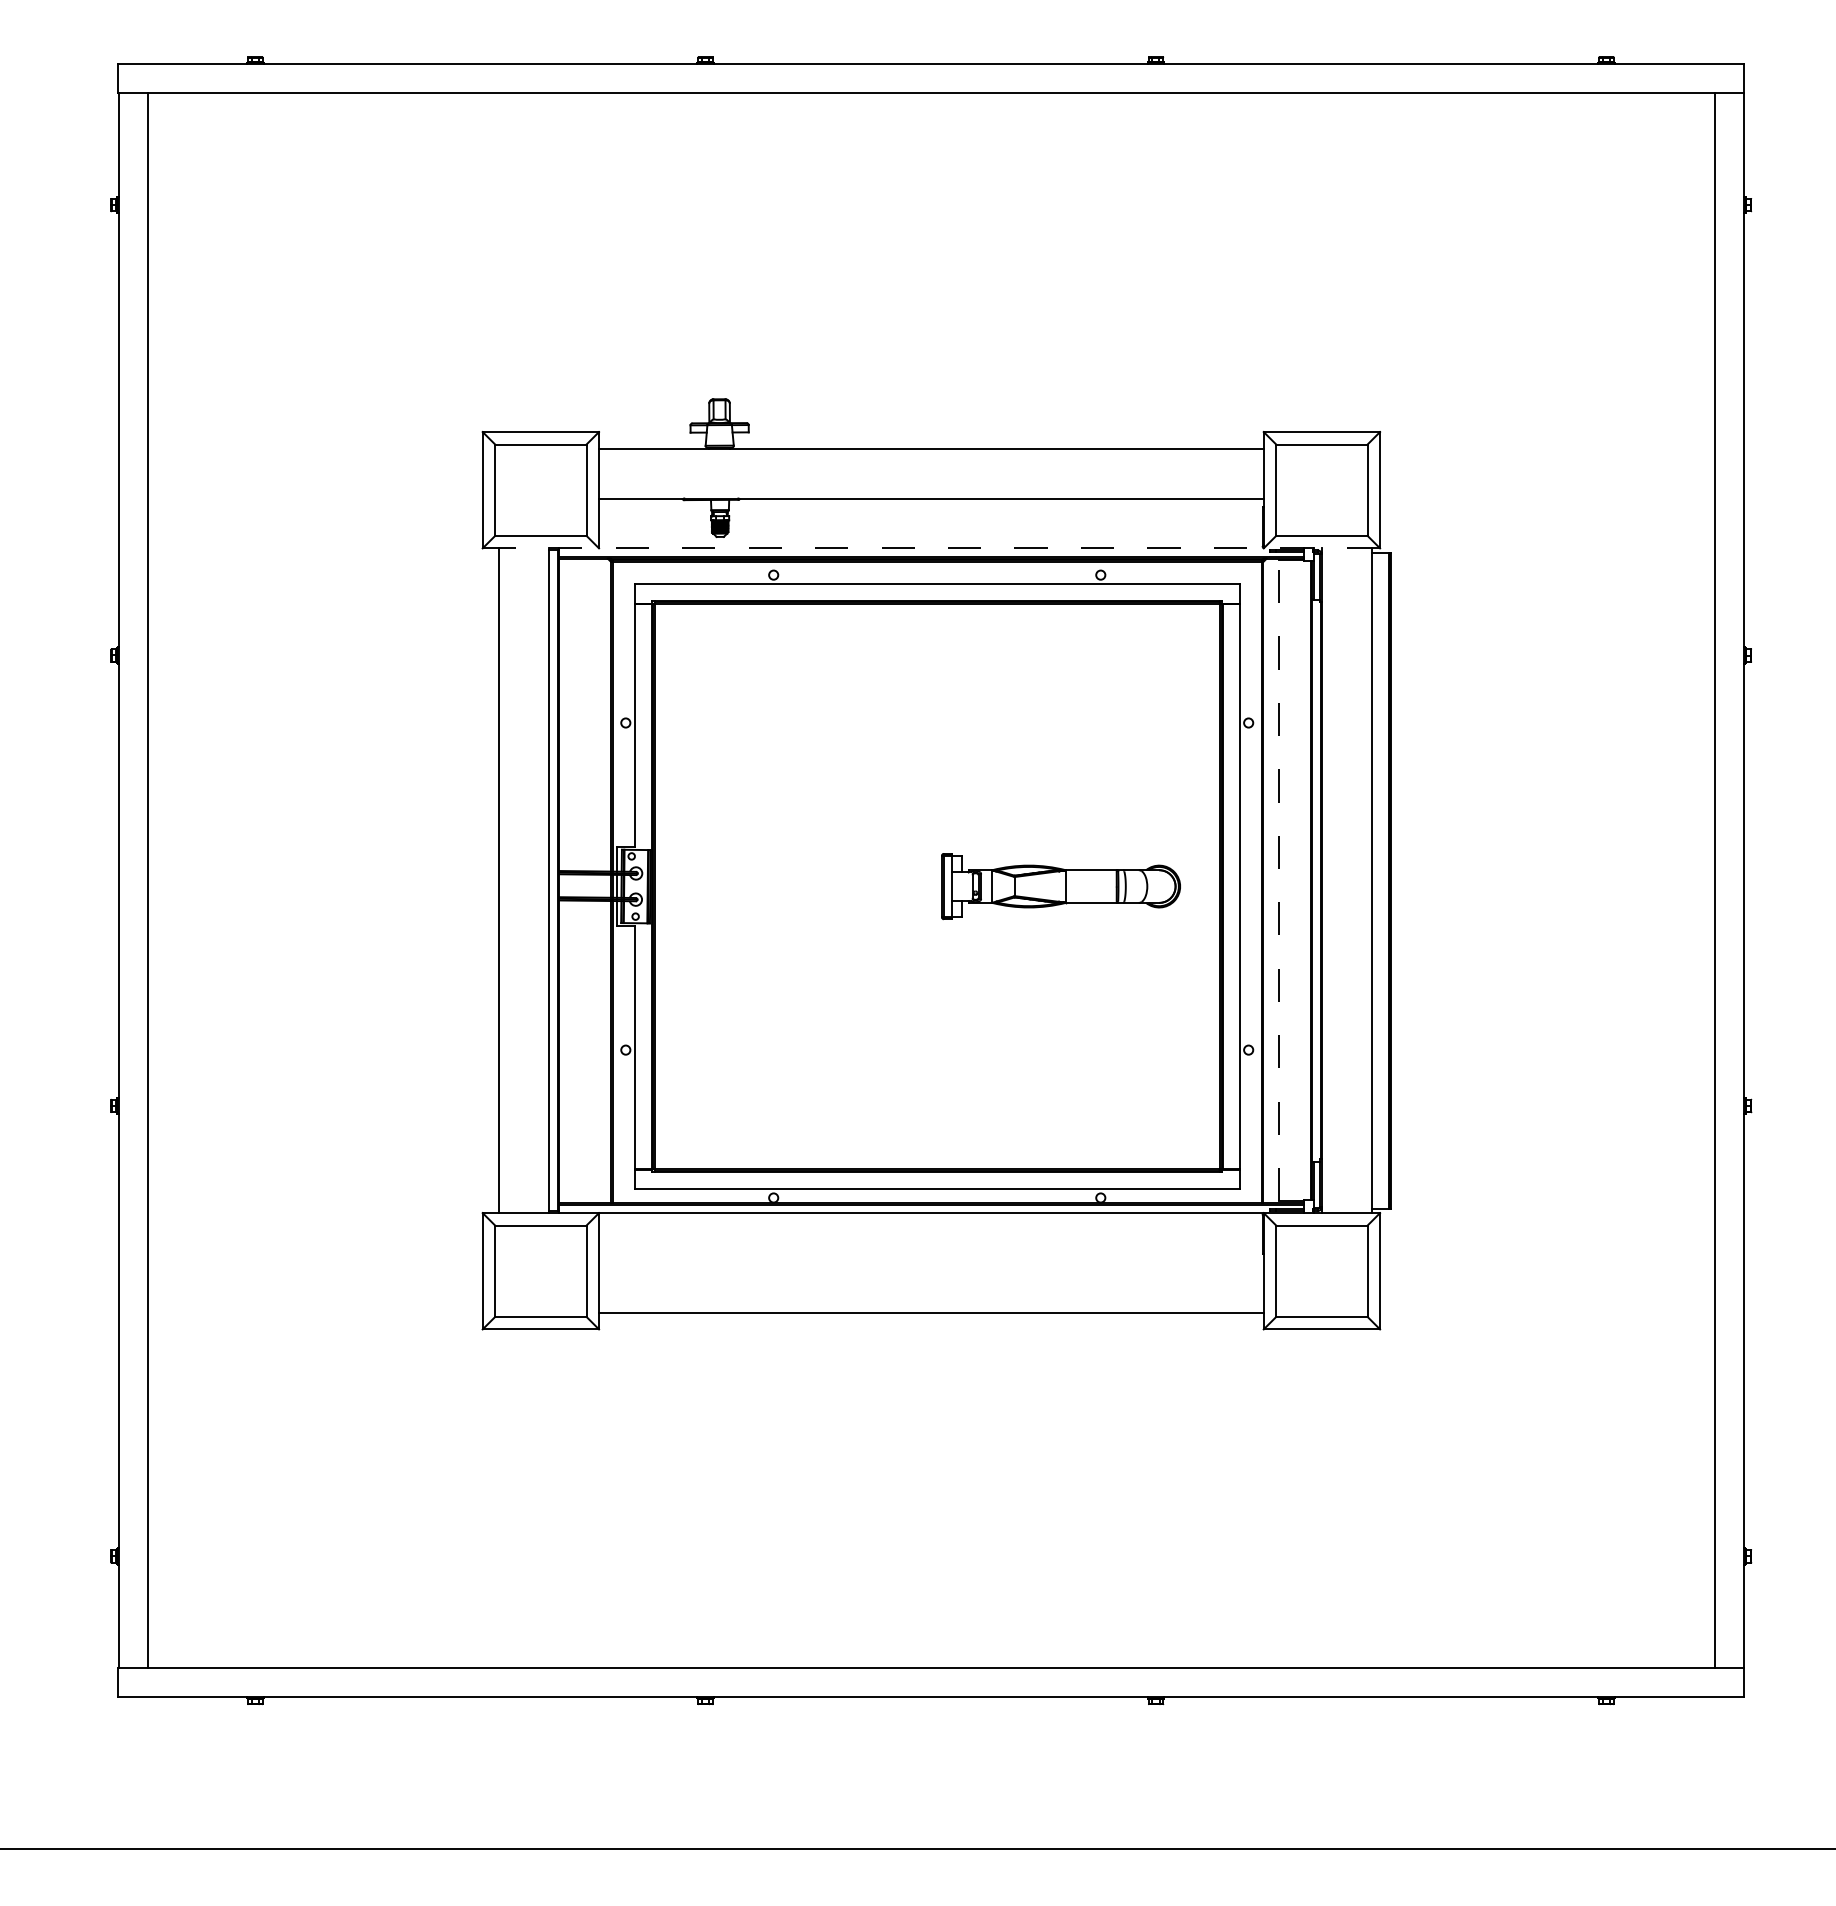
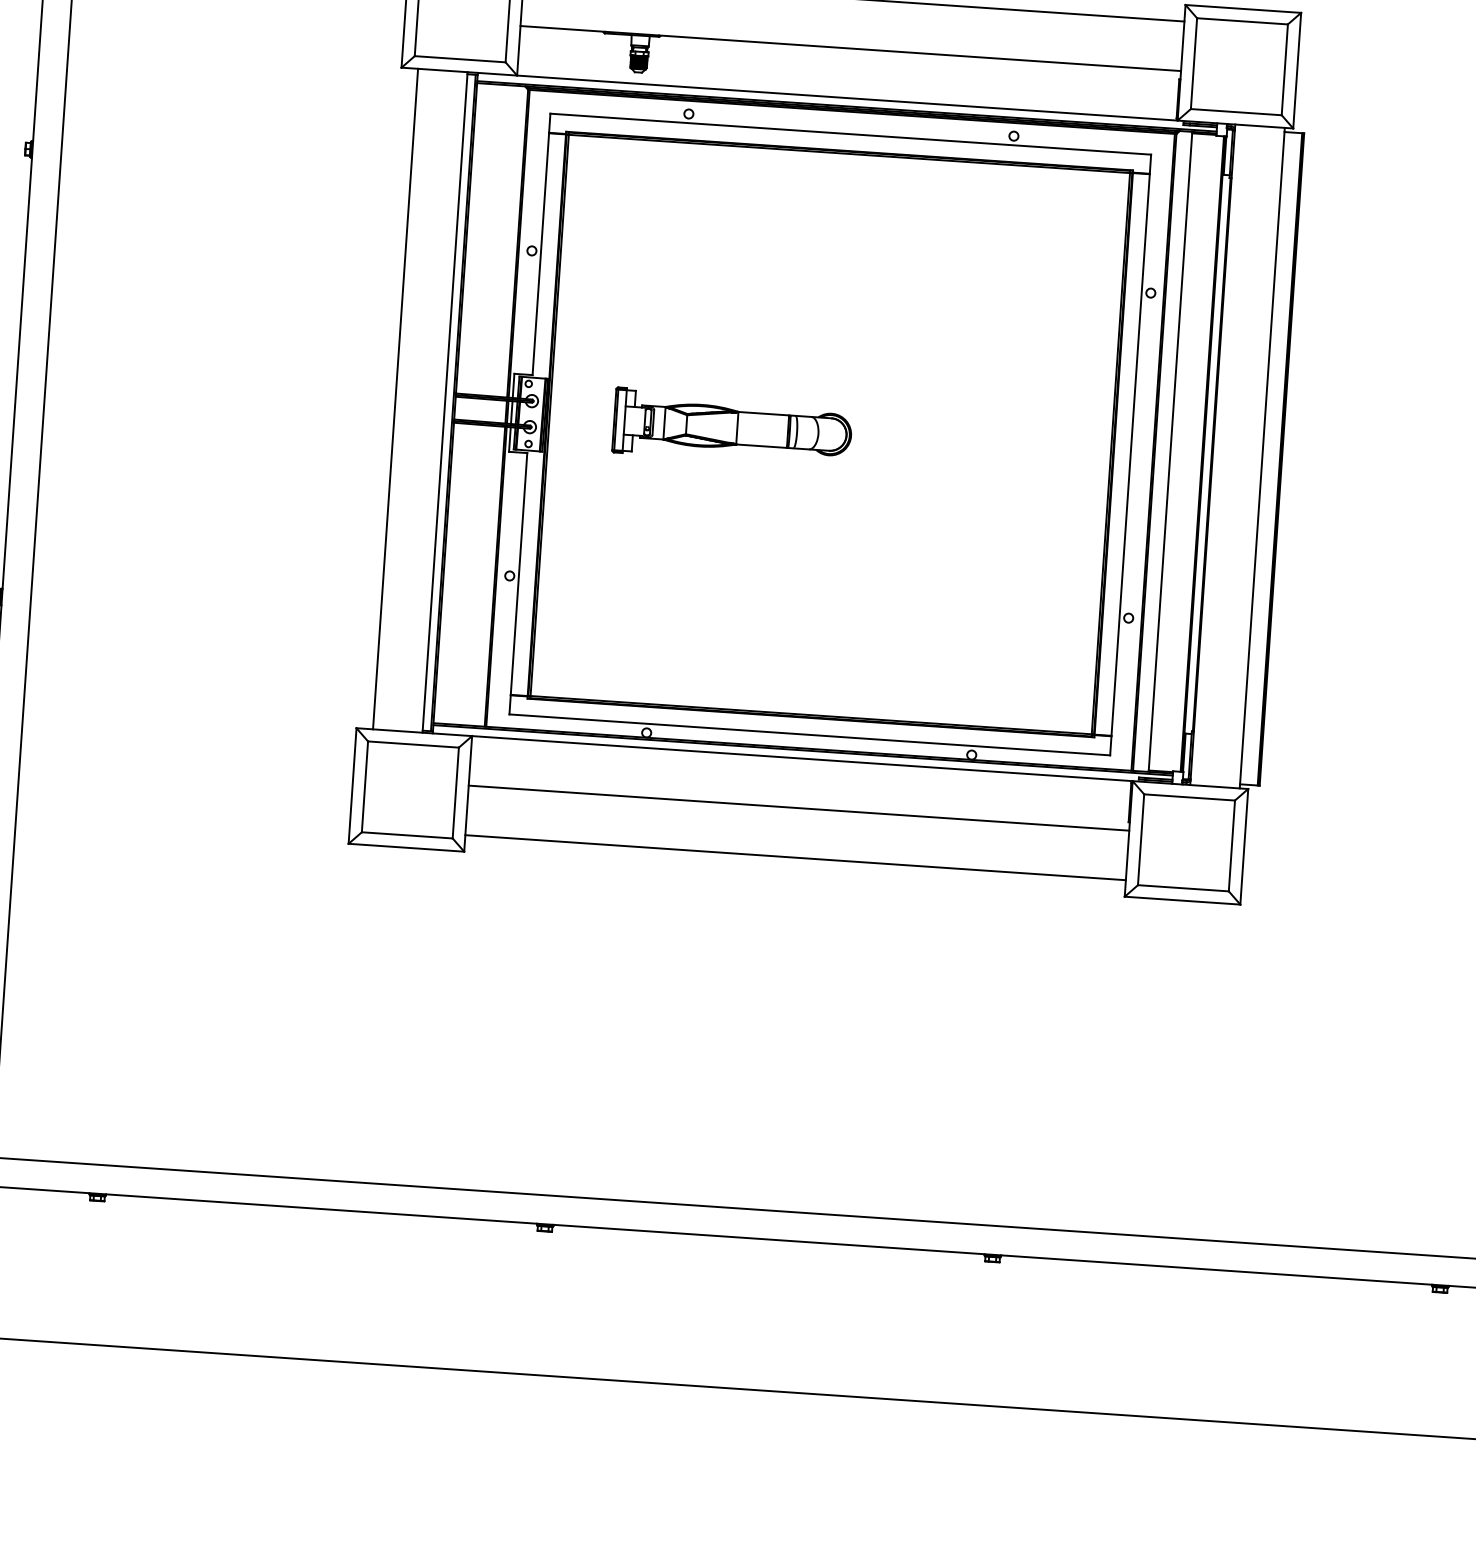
line: (931, 548) -> (847, 98), dashed -> solid
line: (1279, 880) -> (1170, 451), dashed -> solid
part: (1060, 886) -> (732, 427), moved
line: (931, 1262) -> (799, 807), added

